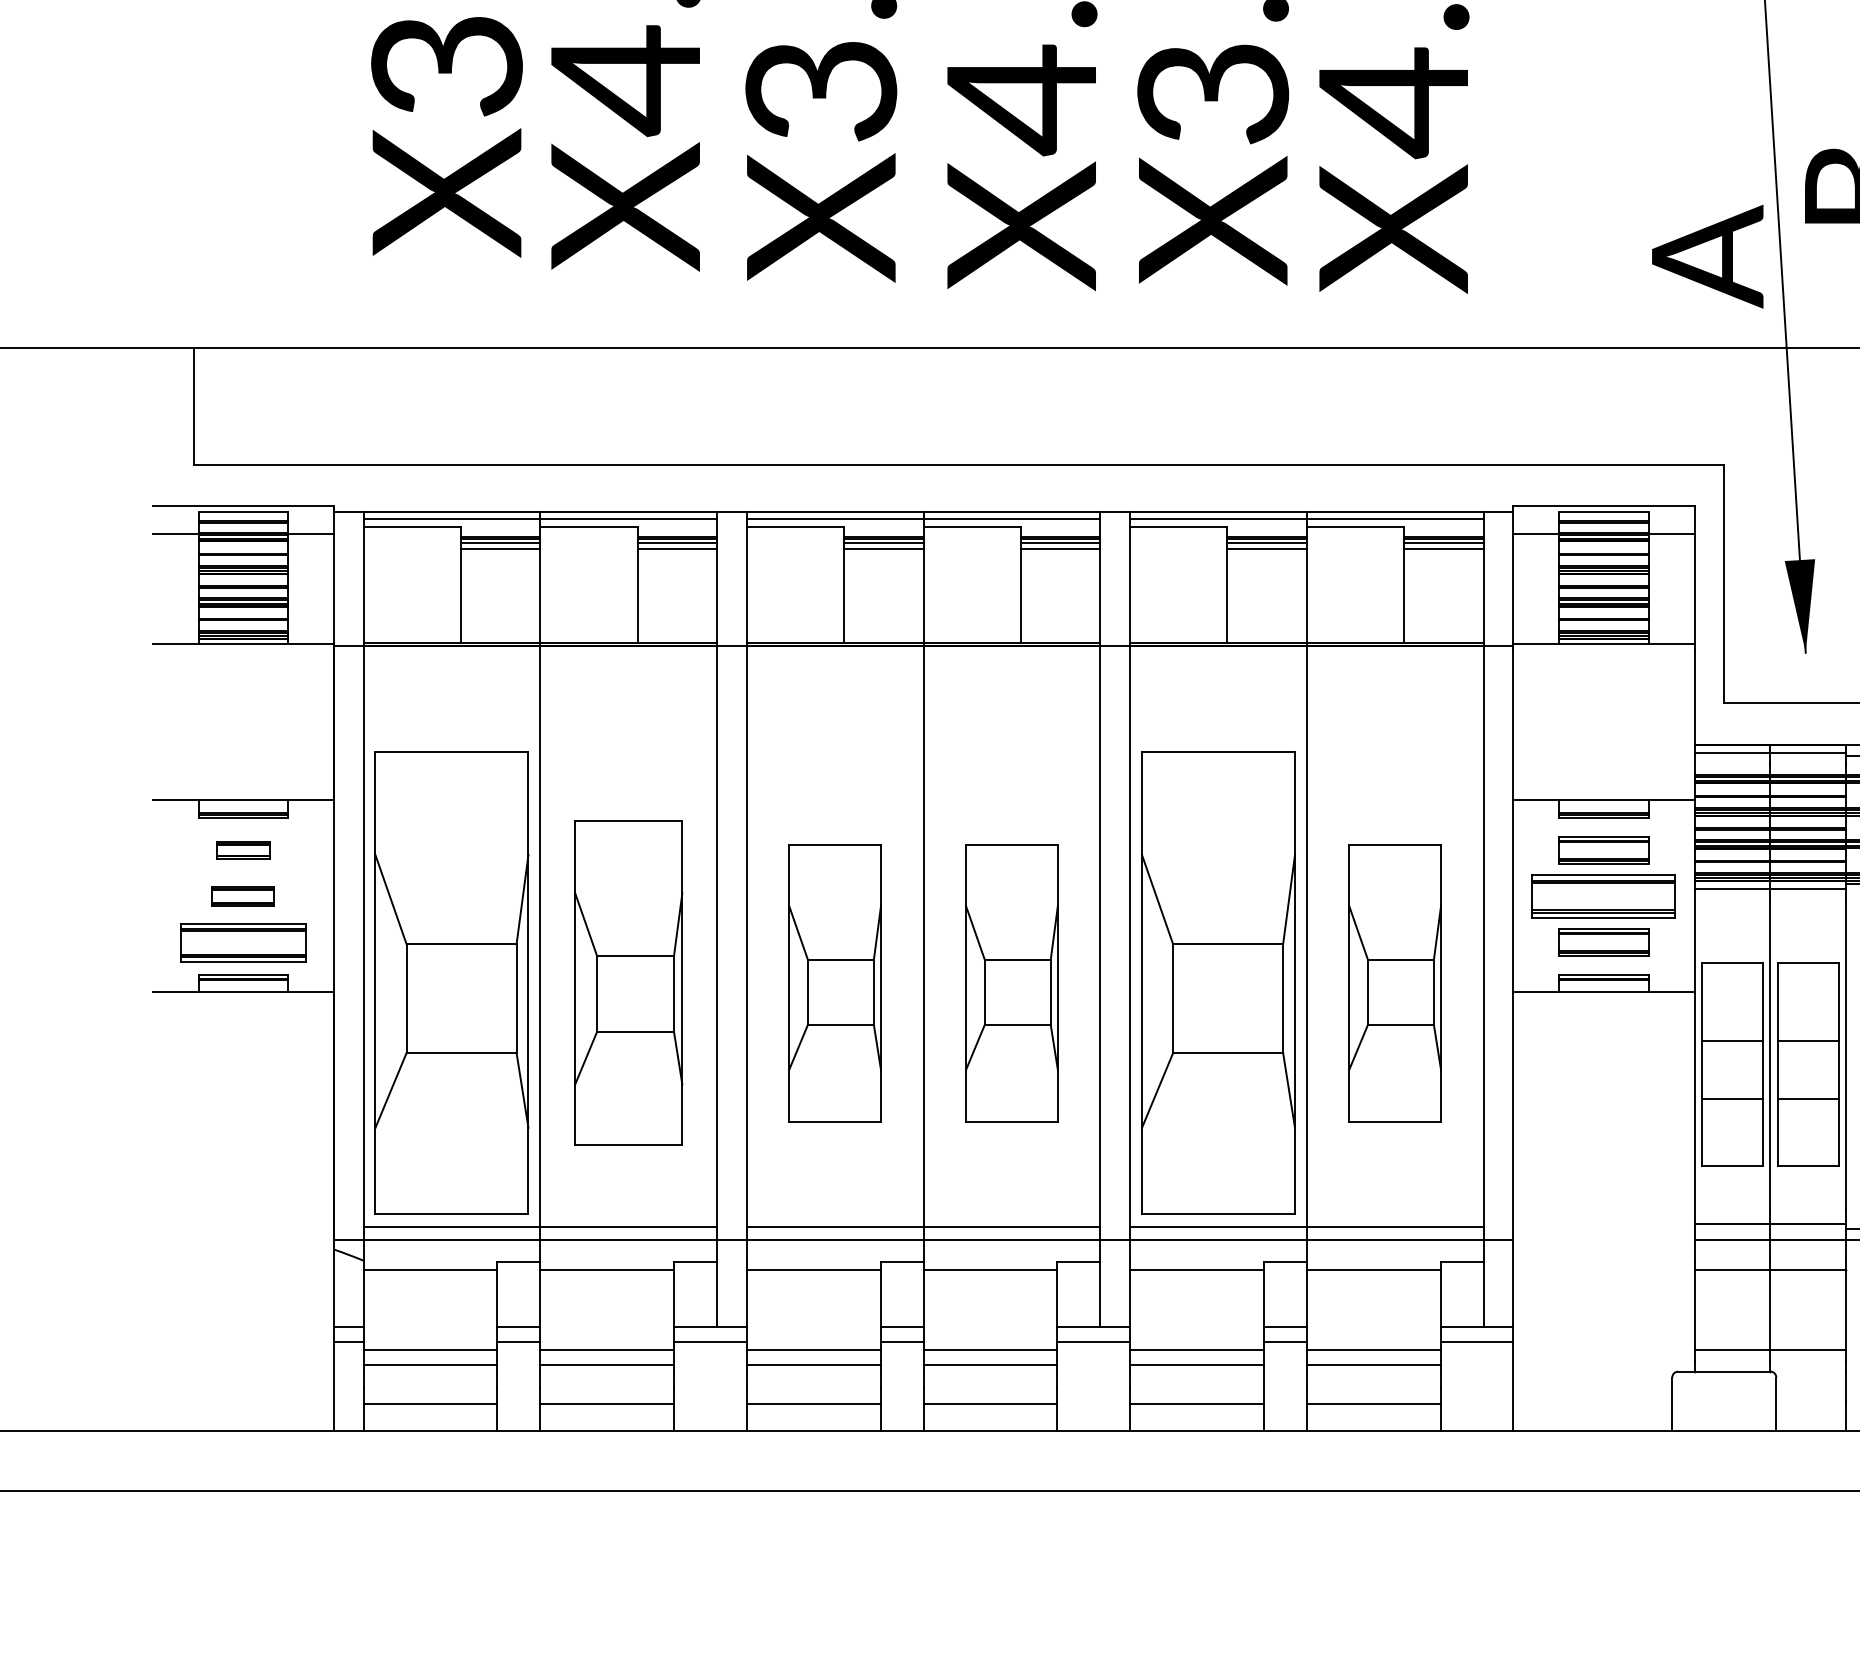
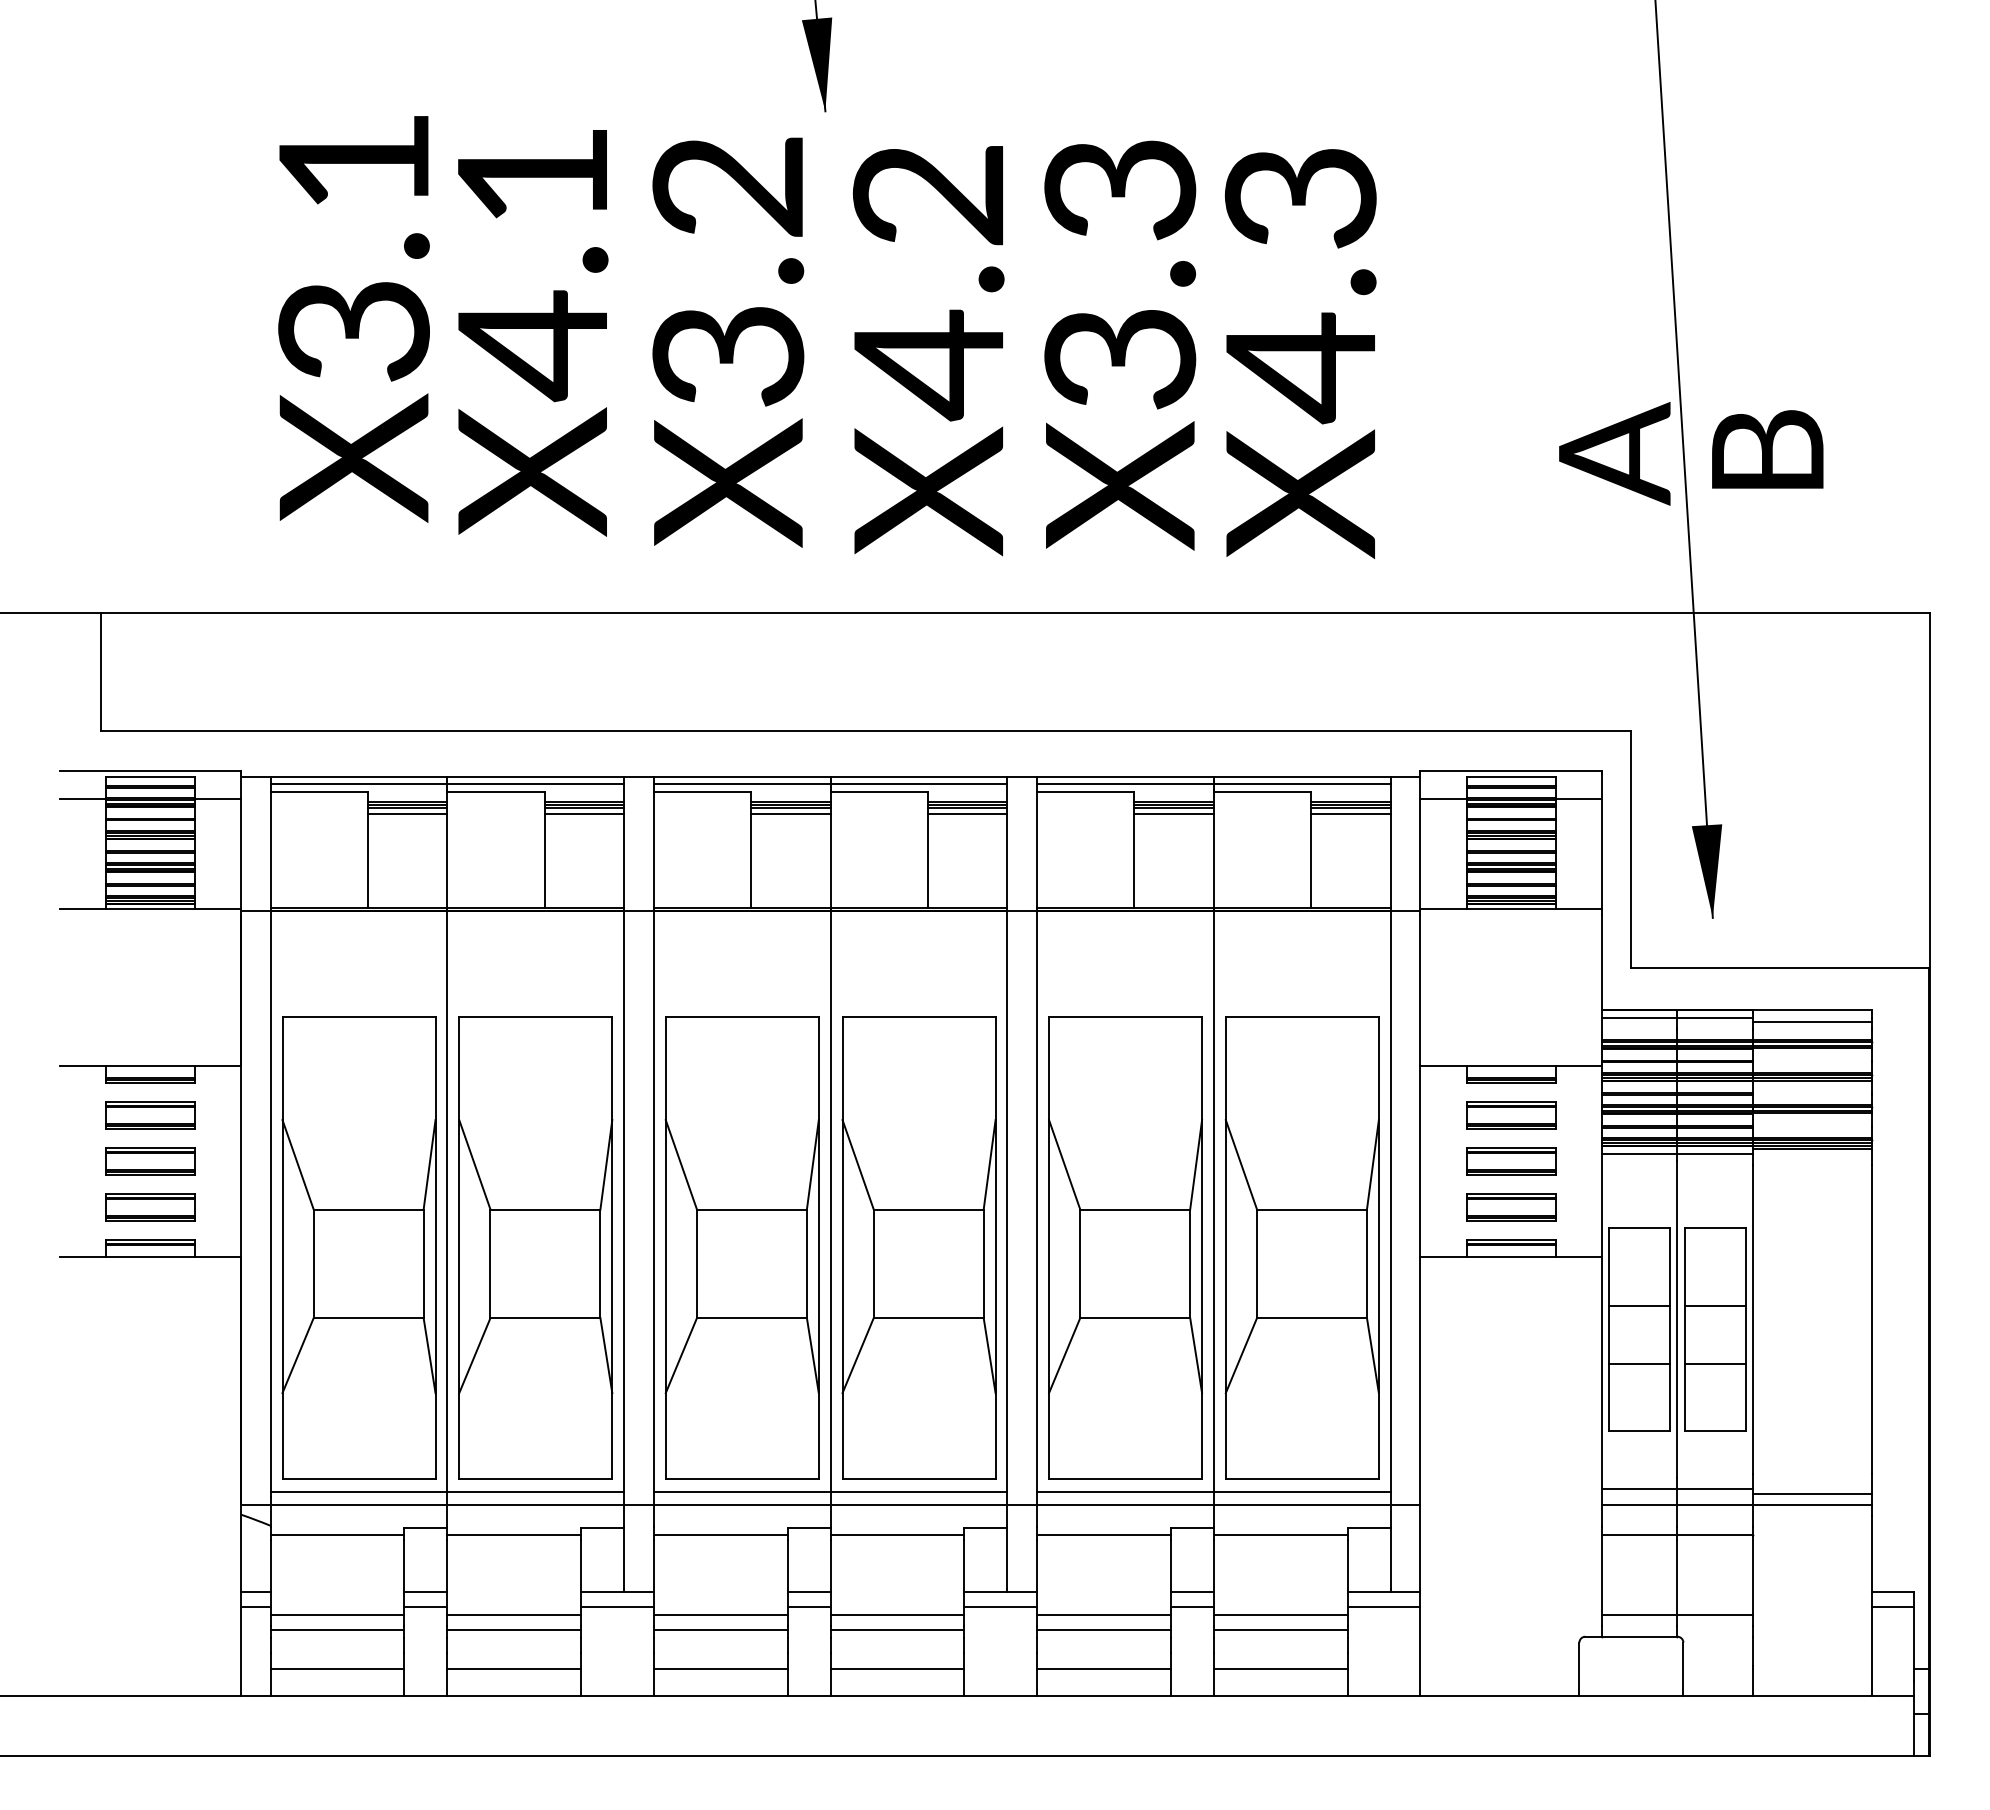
text: (1707, 256) -> (1614, 453), moved
part: (243, 850) -> (150, 1115), size x1.67
part: (243, 896) -> (150, 1161), size x1.43
part: (1604, 896) -> (1511, 1161), size x0.62
part: (243, 942) -> (150, 1207), size x0.71
part: (628, 982) -> (535, 1247), size x1.43
part: (834, 982) -> (741, 1247), size x1.67
part: (1011, 982) -> (918, 1247), size x1.67
part: (1394, 982) -> (1301, 1247), size x1.67

